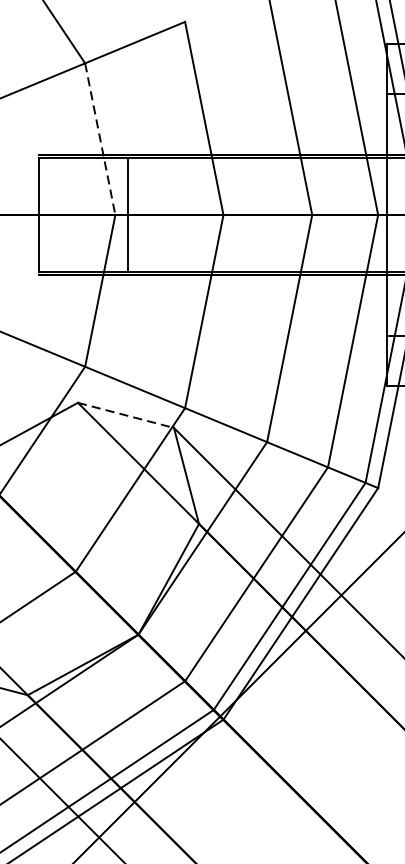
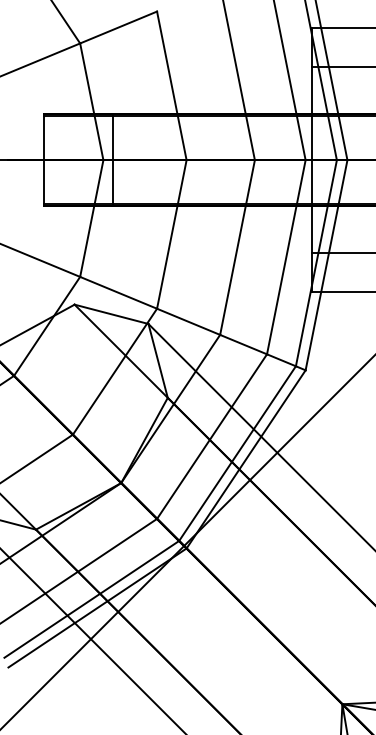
line: (99, 138) -> (91, 101), dashed -> solid
line: (127, 415) -> (112, 314), dashed -> solid

